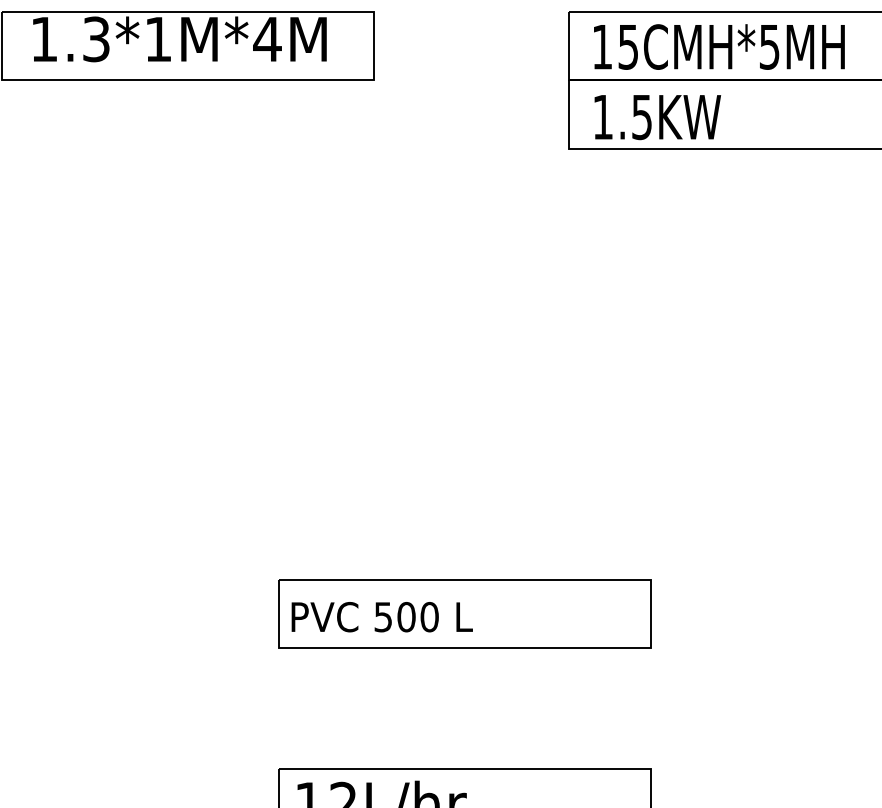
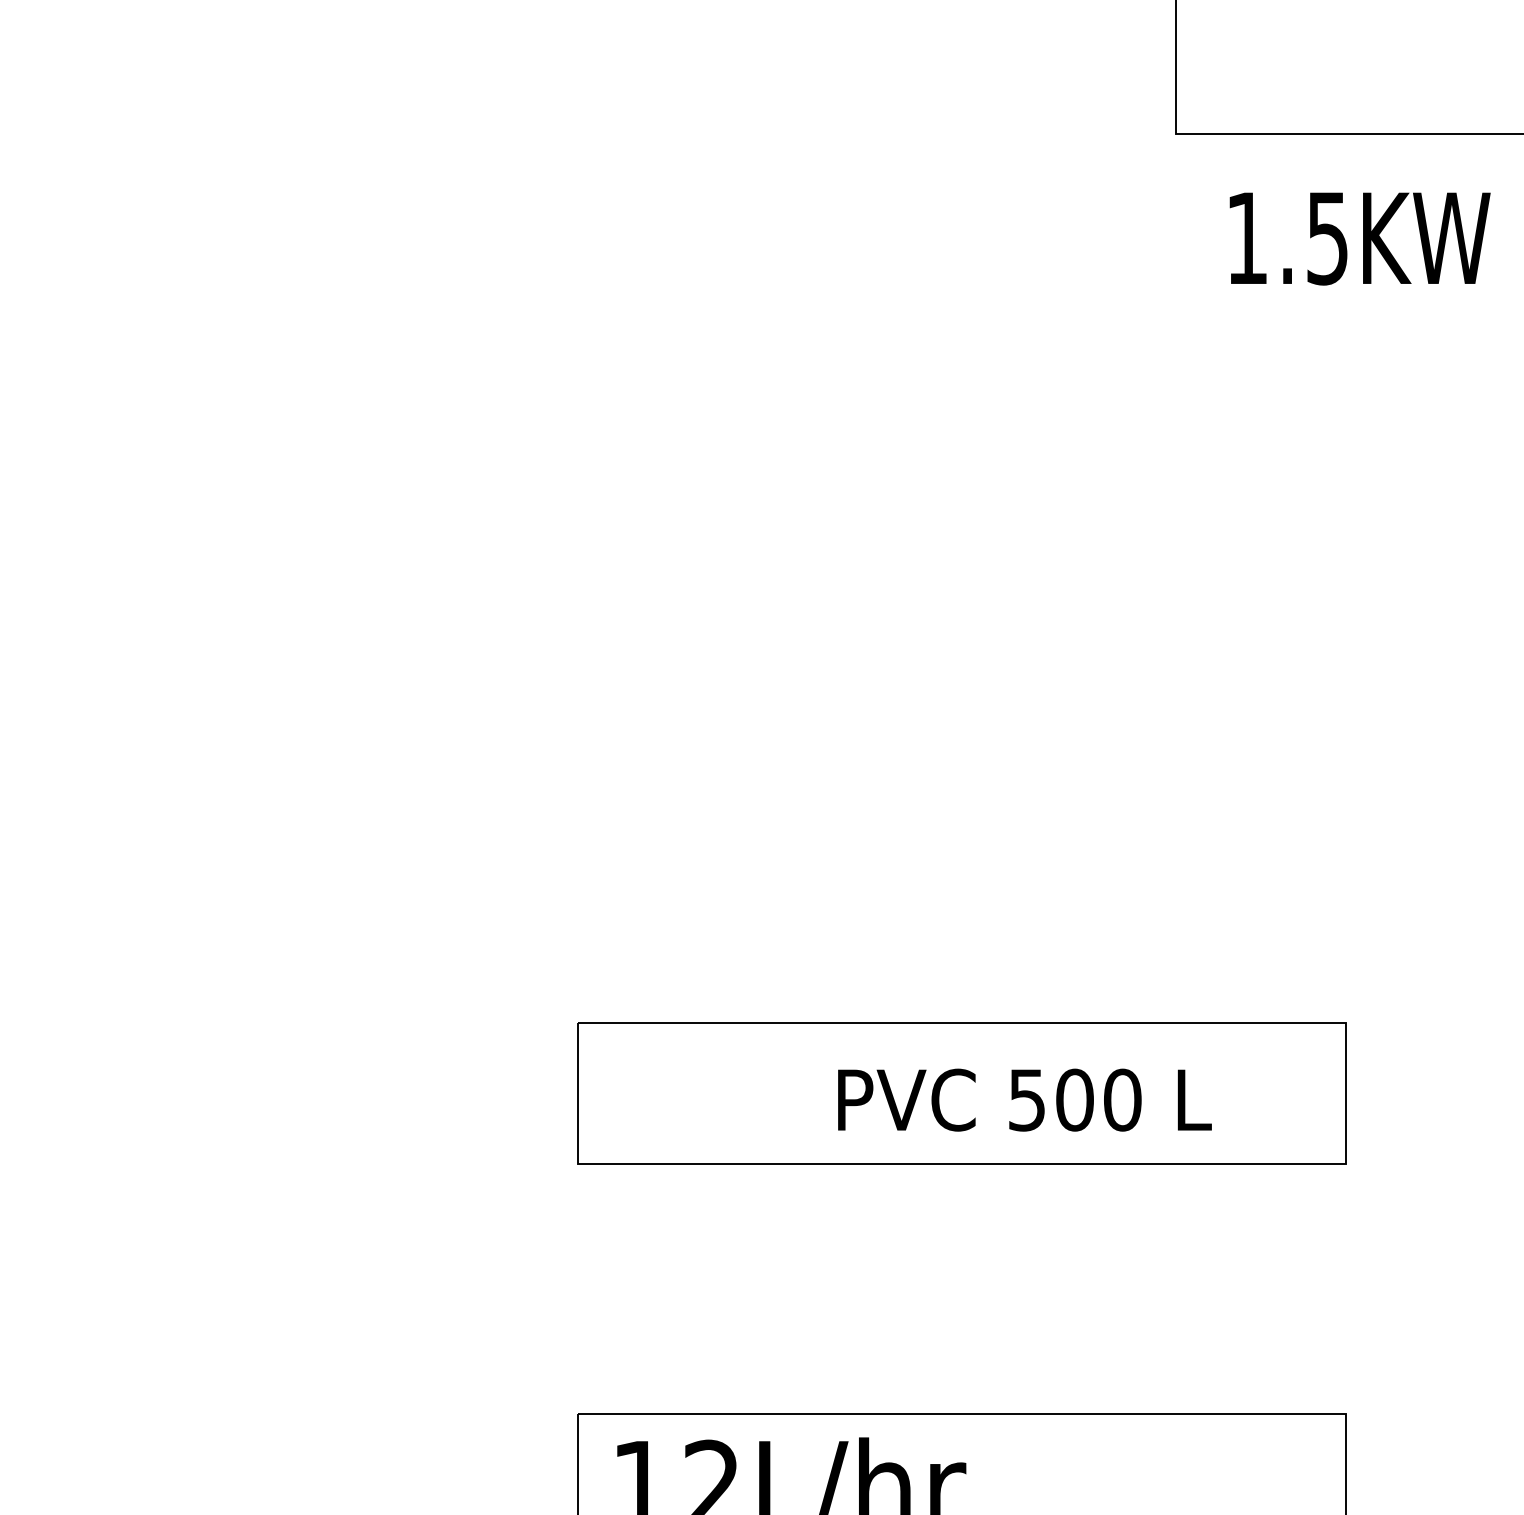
text: (657, 117) -> (1359, 238), moved
text: (381, 617) -> (1023, 1100), moved

